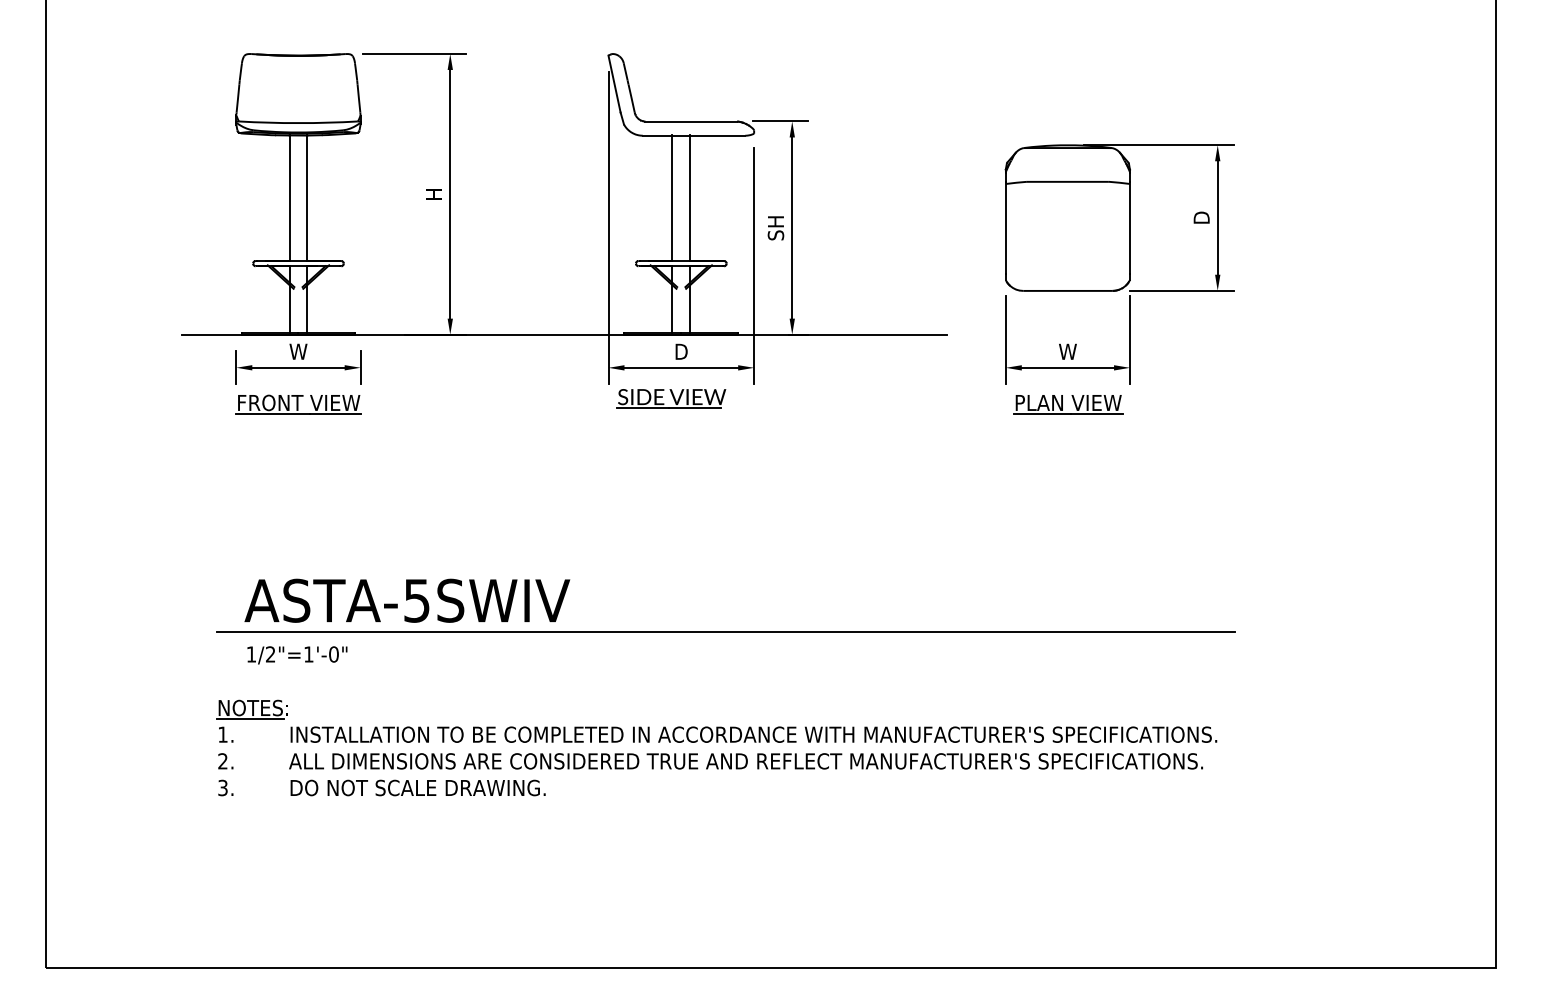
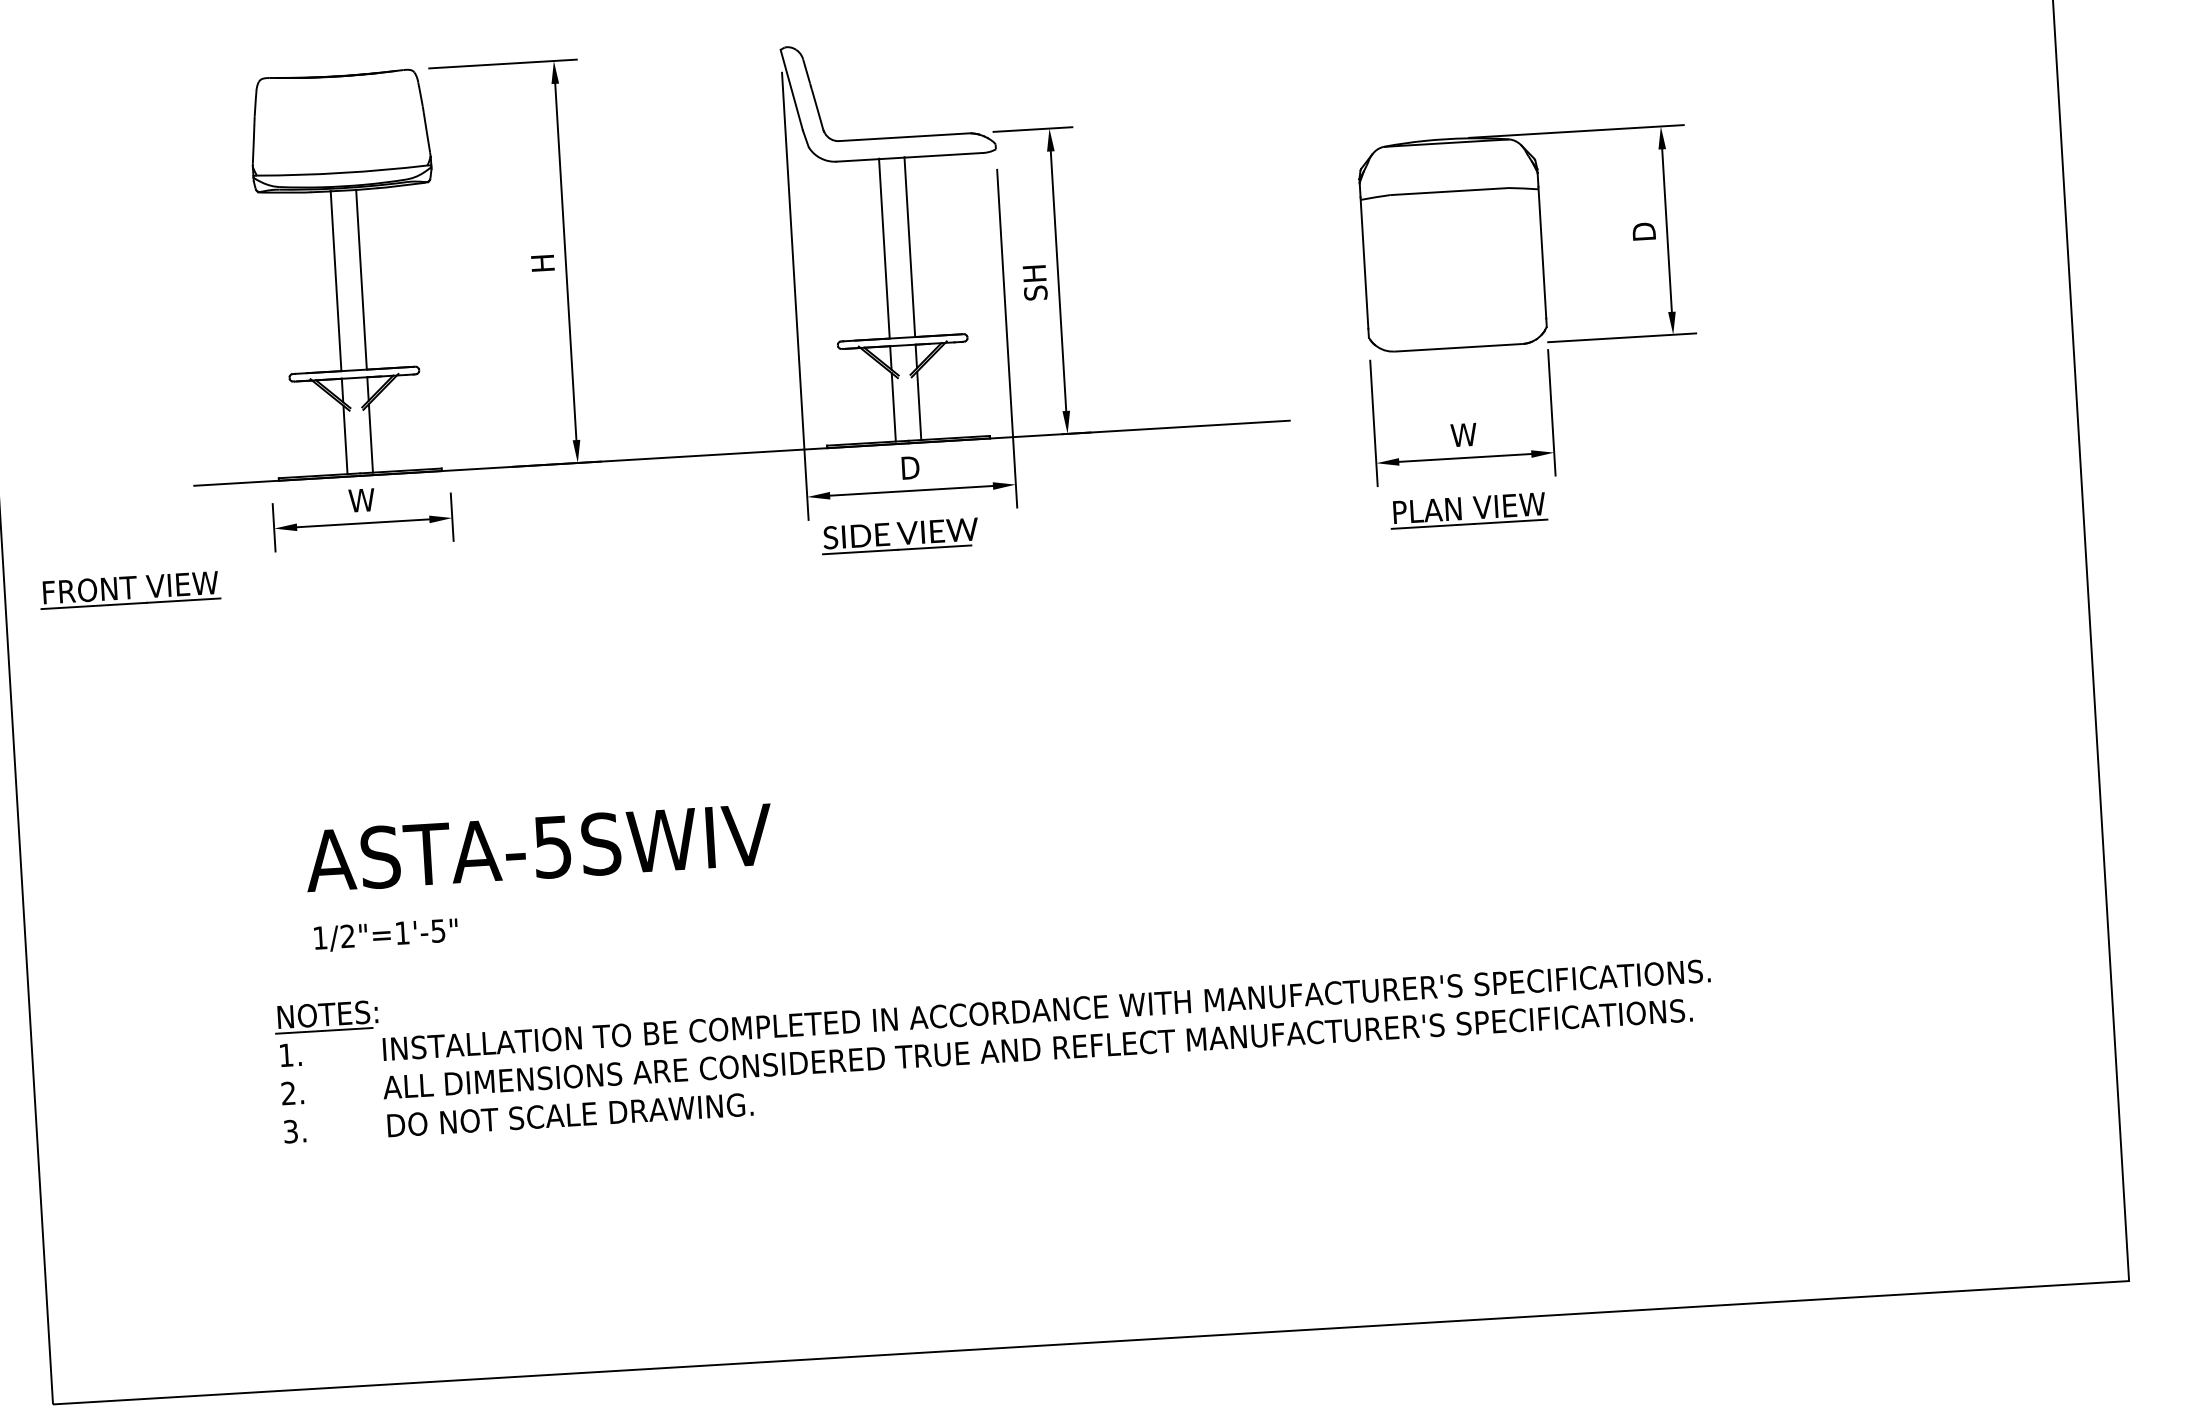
part: (298, 404) -> (130, 589), moved
line: (725, 631) -> (997, 864), removed
text: (333, 654) -> (437, 931), 1/2"=1'-0" -> 1/2"=1'-5"

